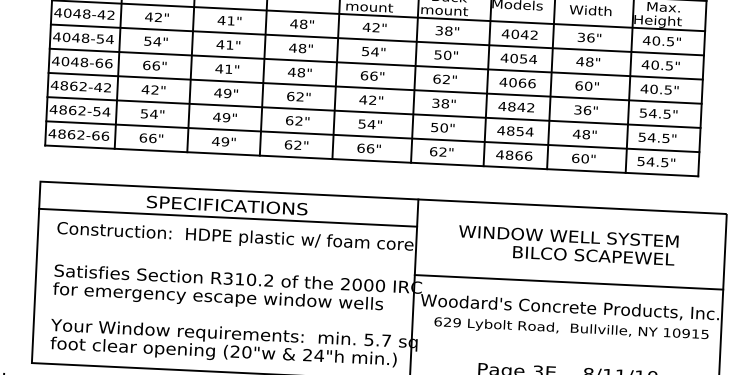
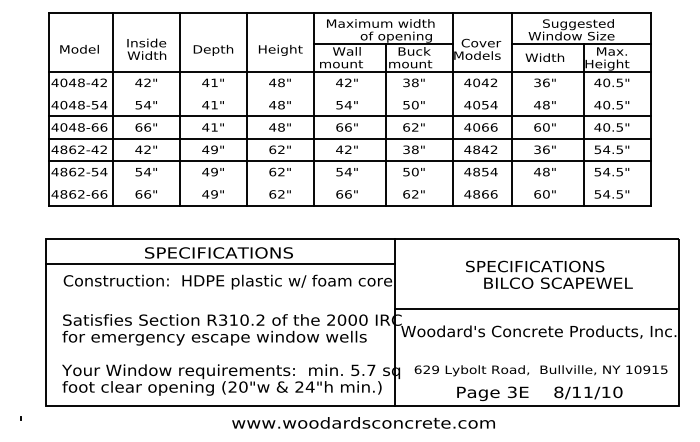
line: (376, 40) -> (349, 94), removed
line: (372, 136) -> (349, 183), removed
text: (568, 236) -> (534, 266), WINDOW WELL SYSTEM -> SPECIFICATIONS
text: (570, 328) -> (540, 370), moved

